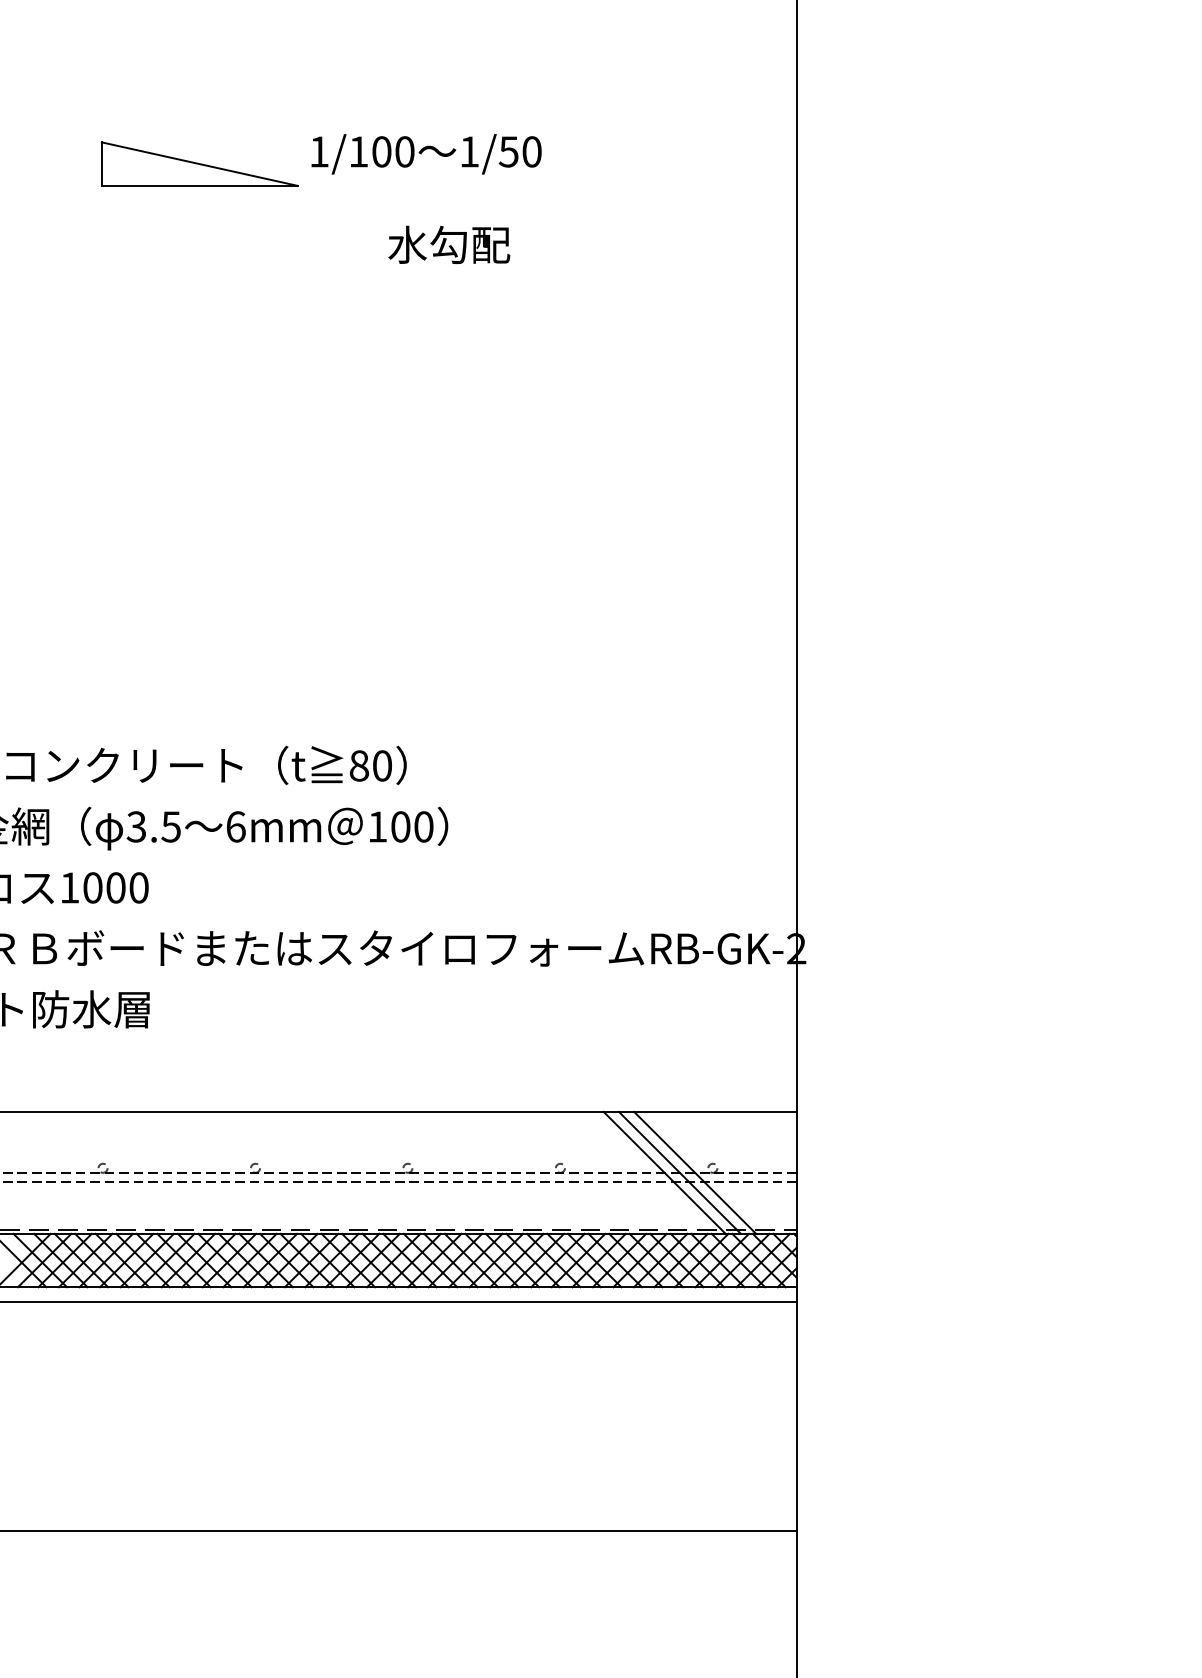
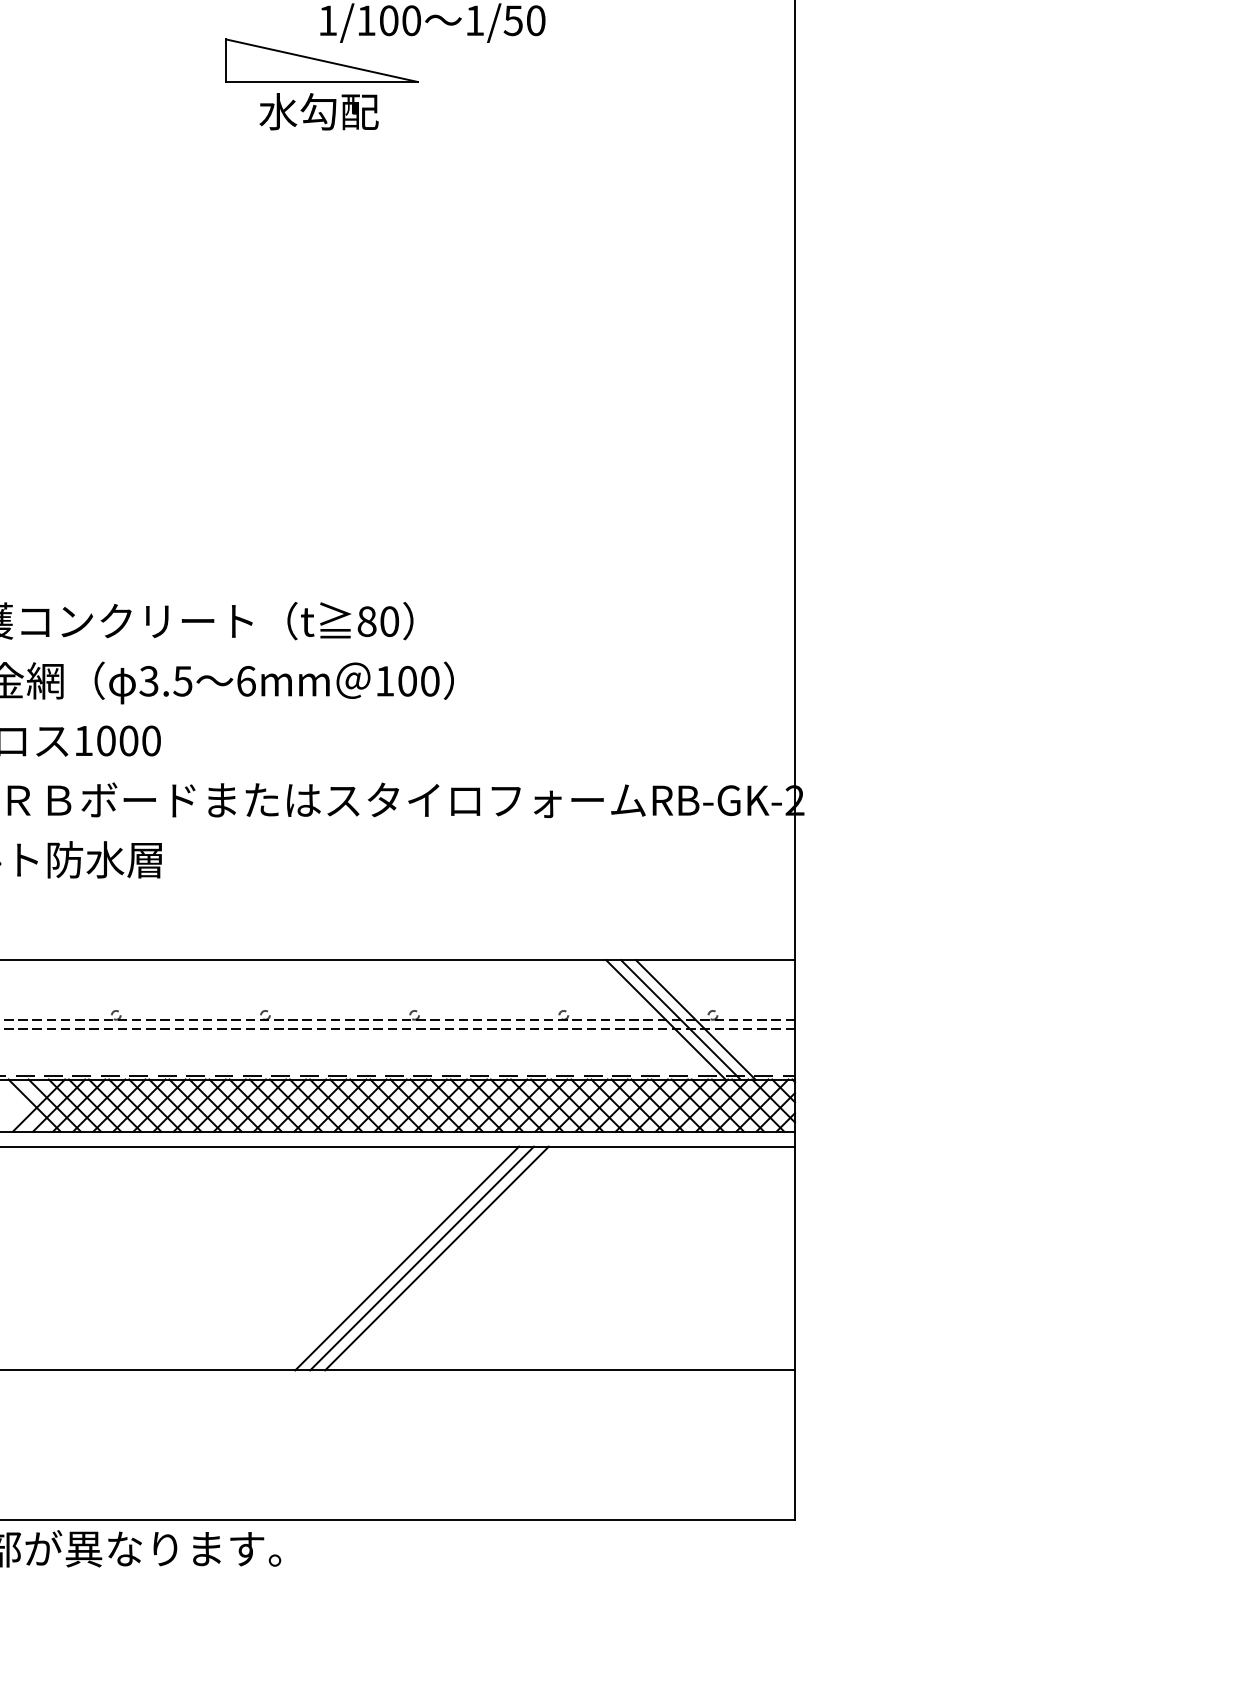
part: (199, 163) -> (321, 60), moved
text: (448, 244) -> (318, 111), moved
line: (400, 1416) -> (407, 1258), added
line: (414, 1416) -> (421, 1258), added
line: (430, 1416) -> (436, 1258), added

